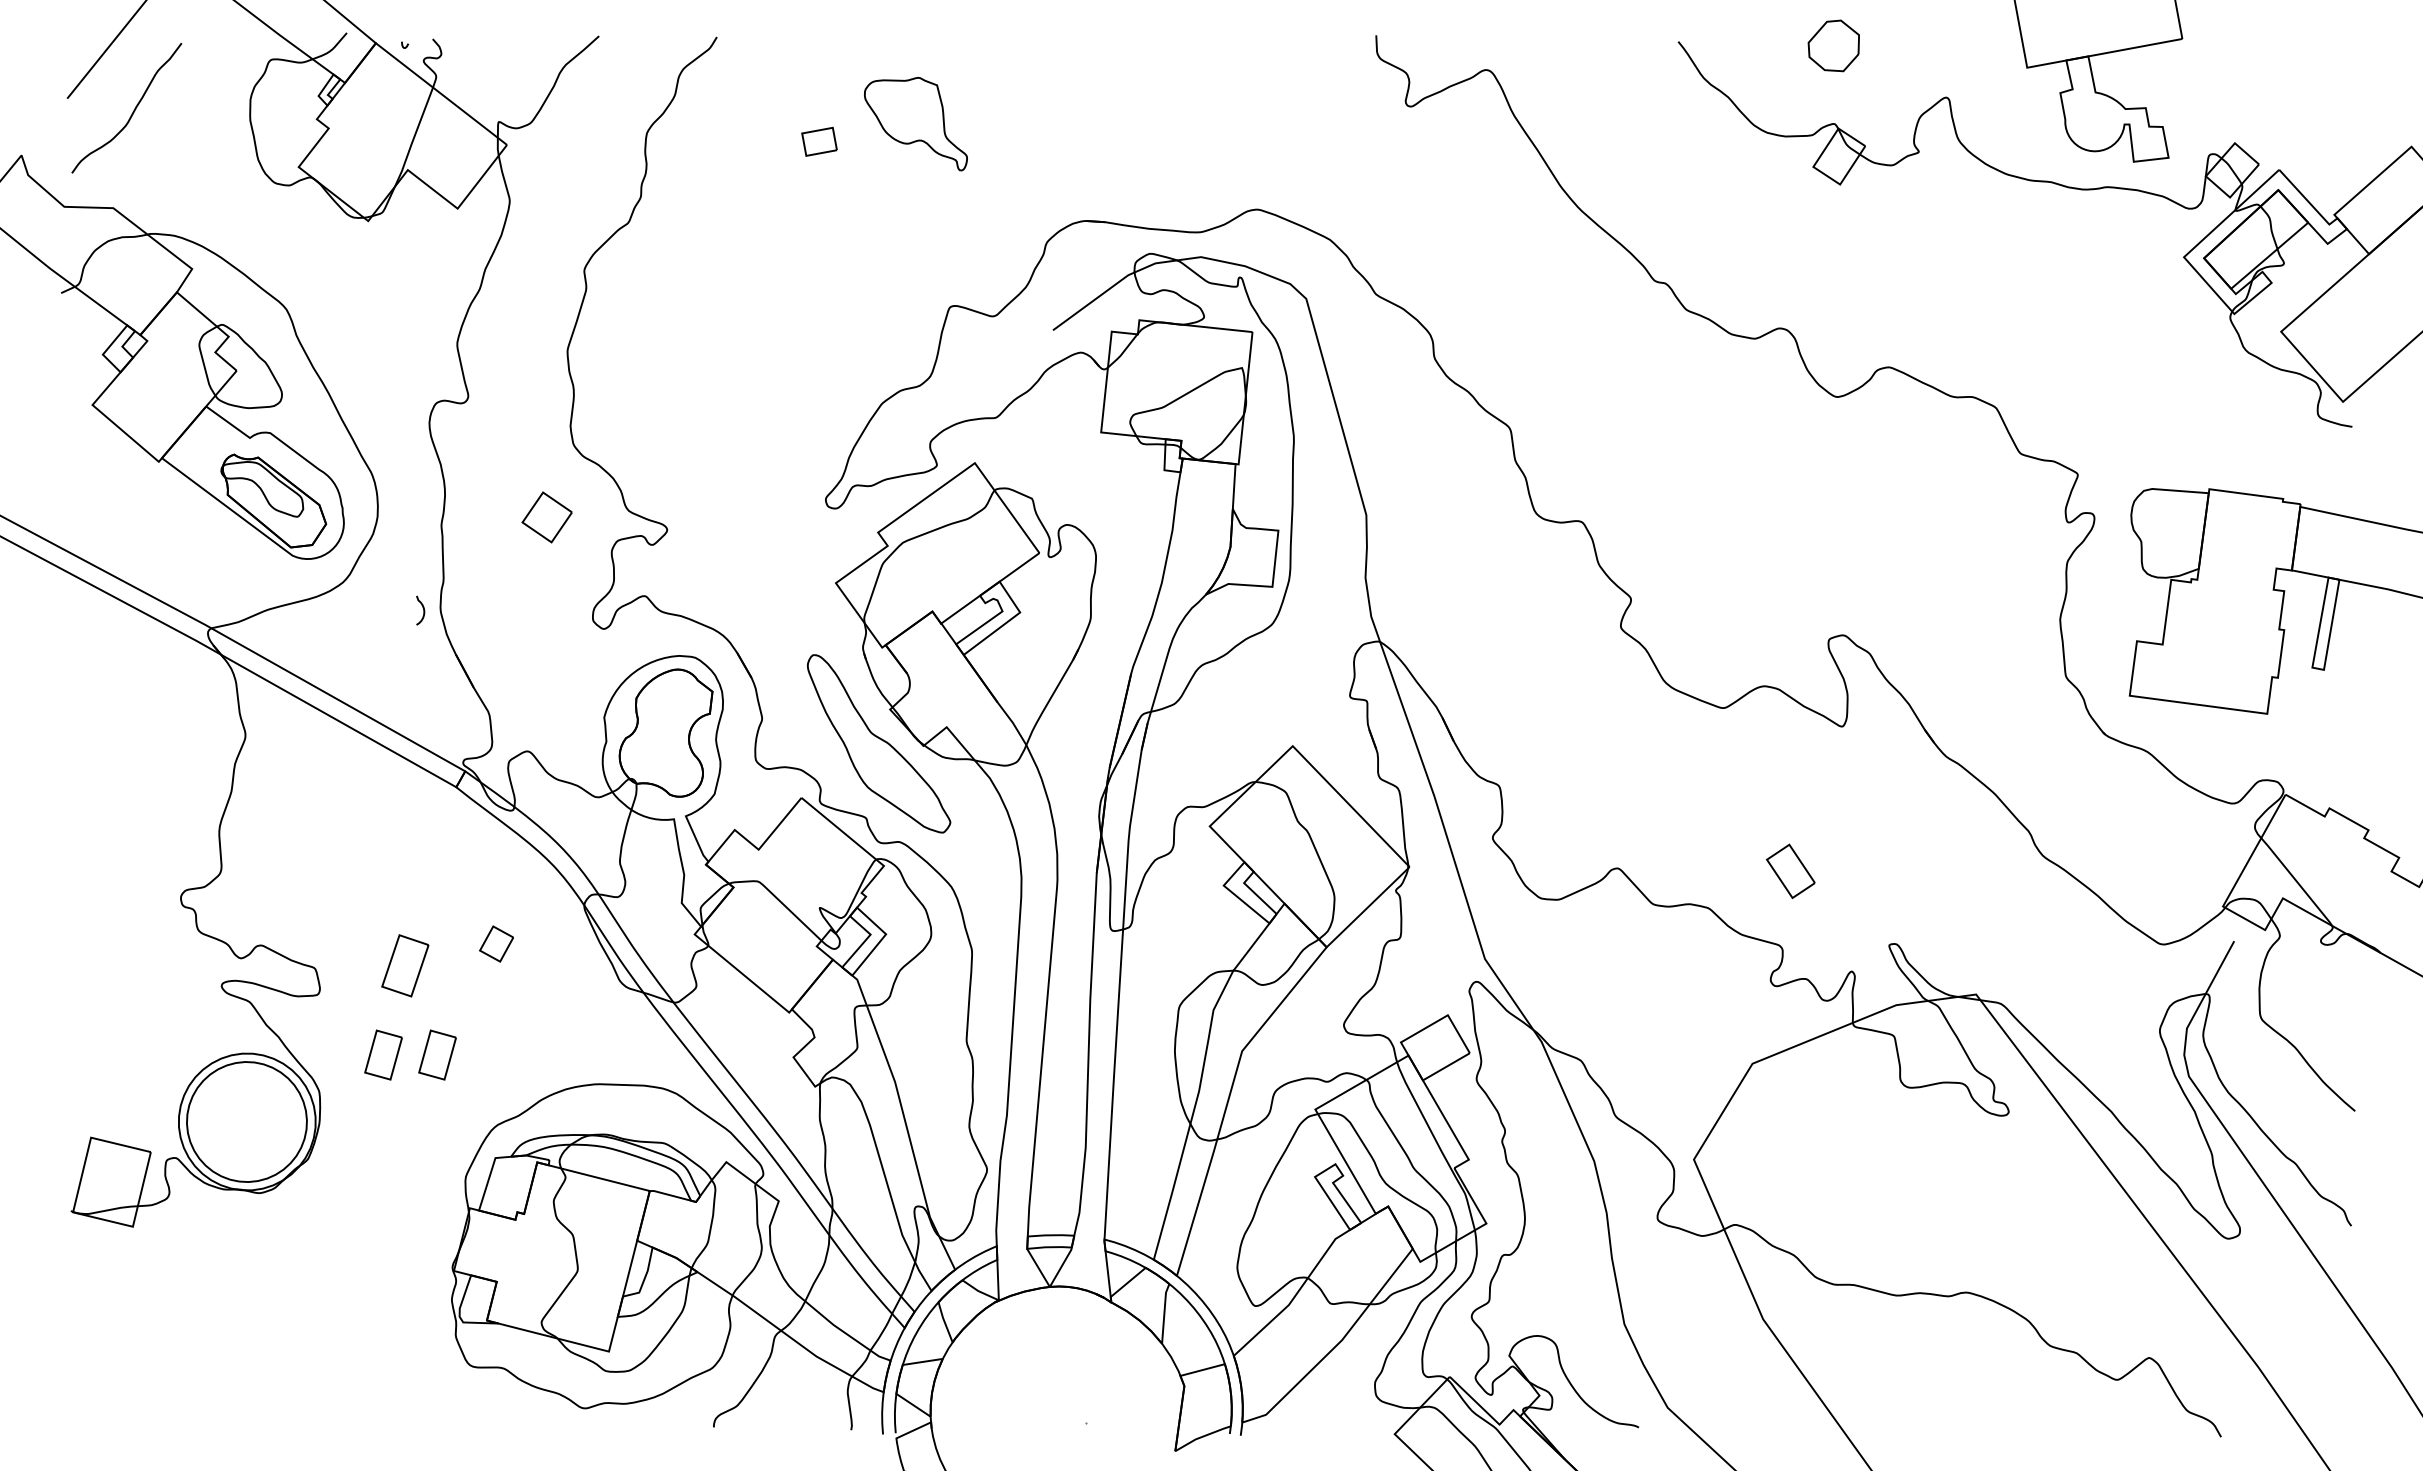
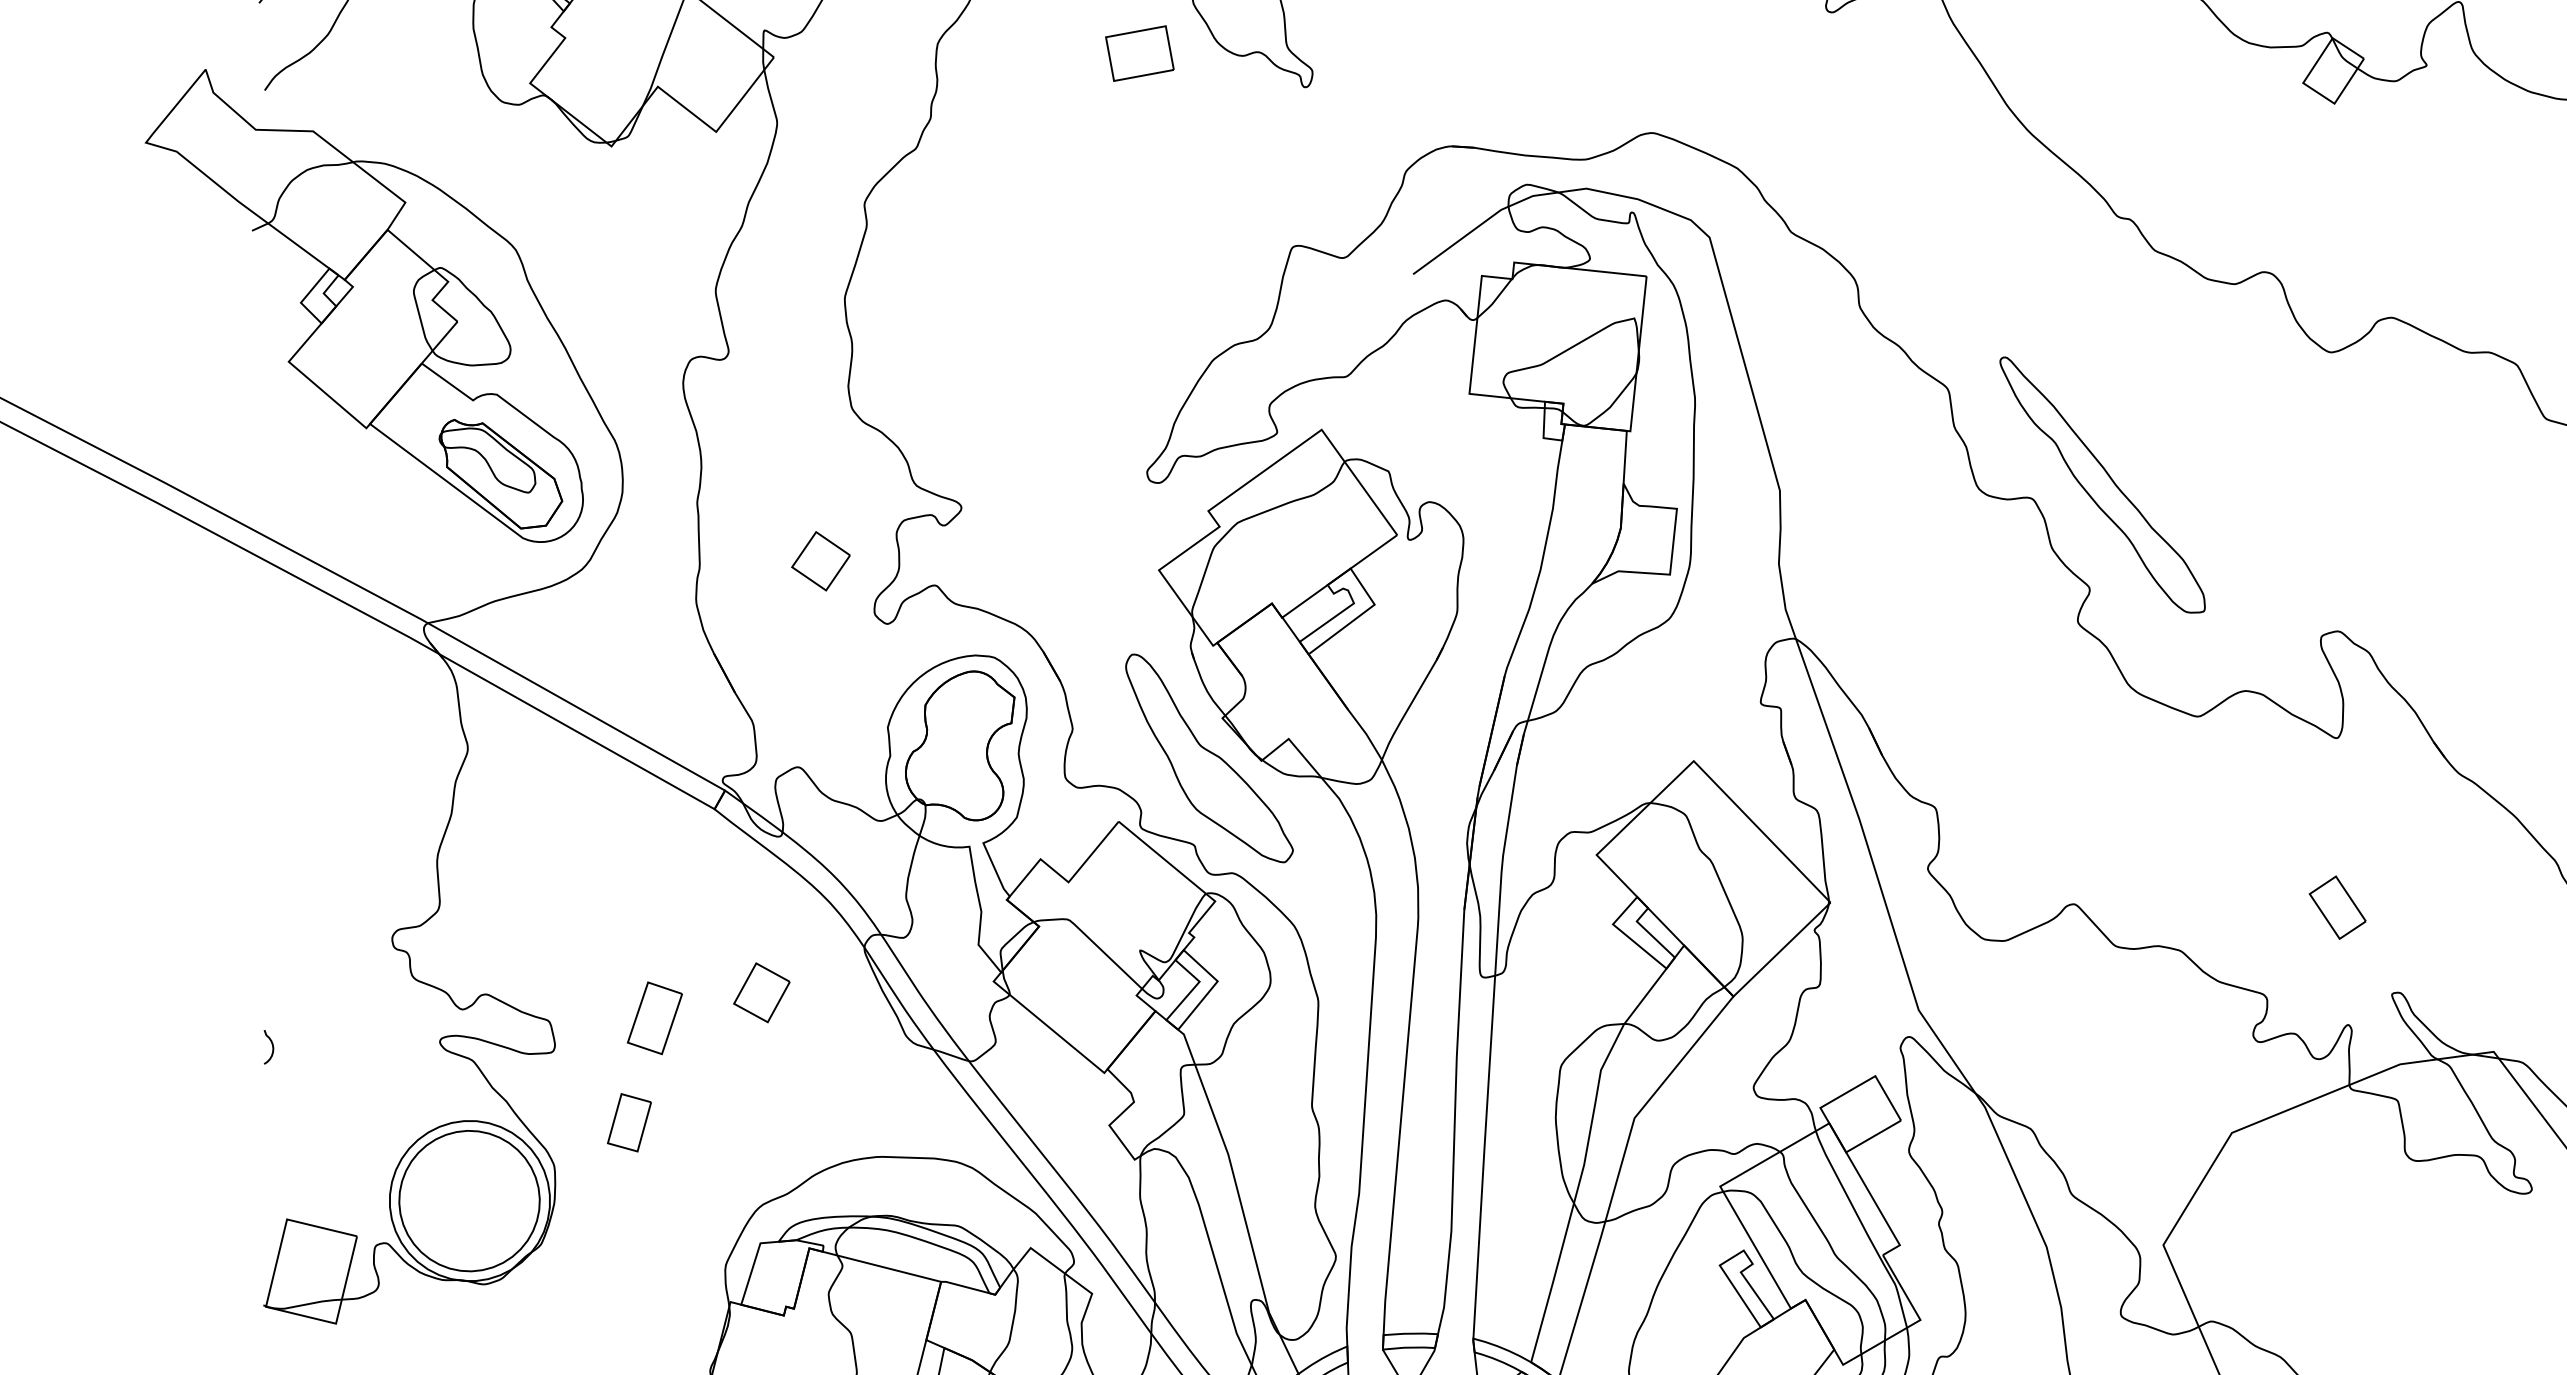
part: (819, 141) -> (1139, 53), size x1.67
part: (1641, 510) -> (2101, 485), added
part: (546, 517) -> (820, 561), moved
curve: (423, 610) -> (272, 1047), moved
part: (1790, 871) -> (2337, 907), moved
part: (496, 943) -> (761, 992), size x1.43
part: (437, 1054) -> (692, 1122), removed

